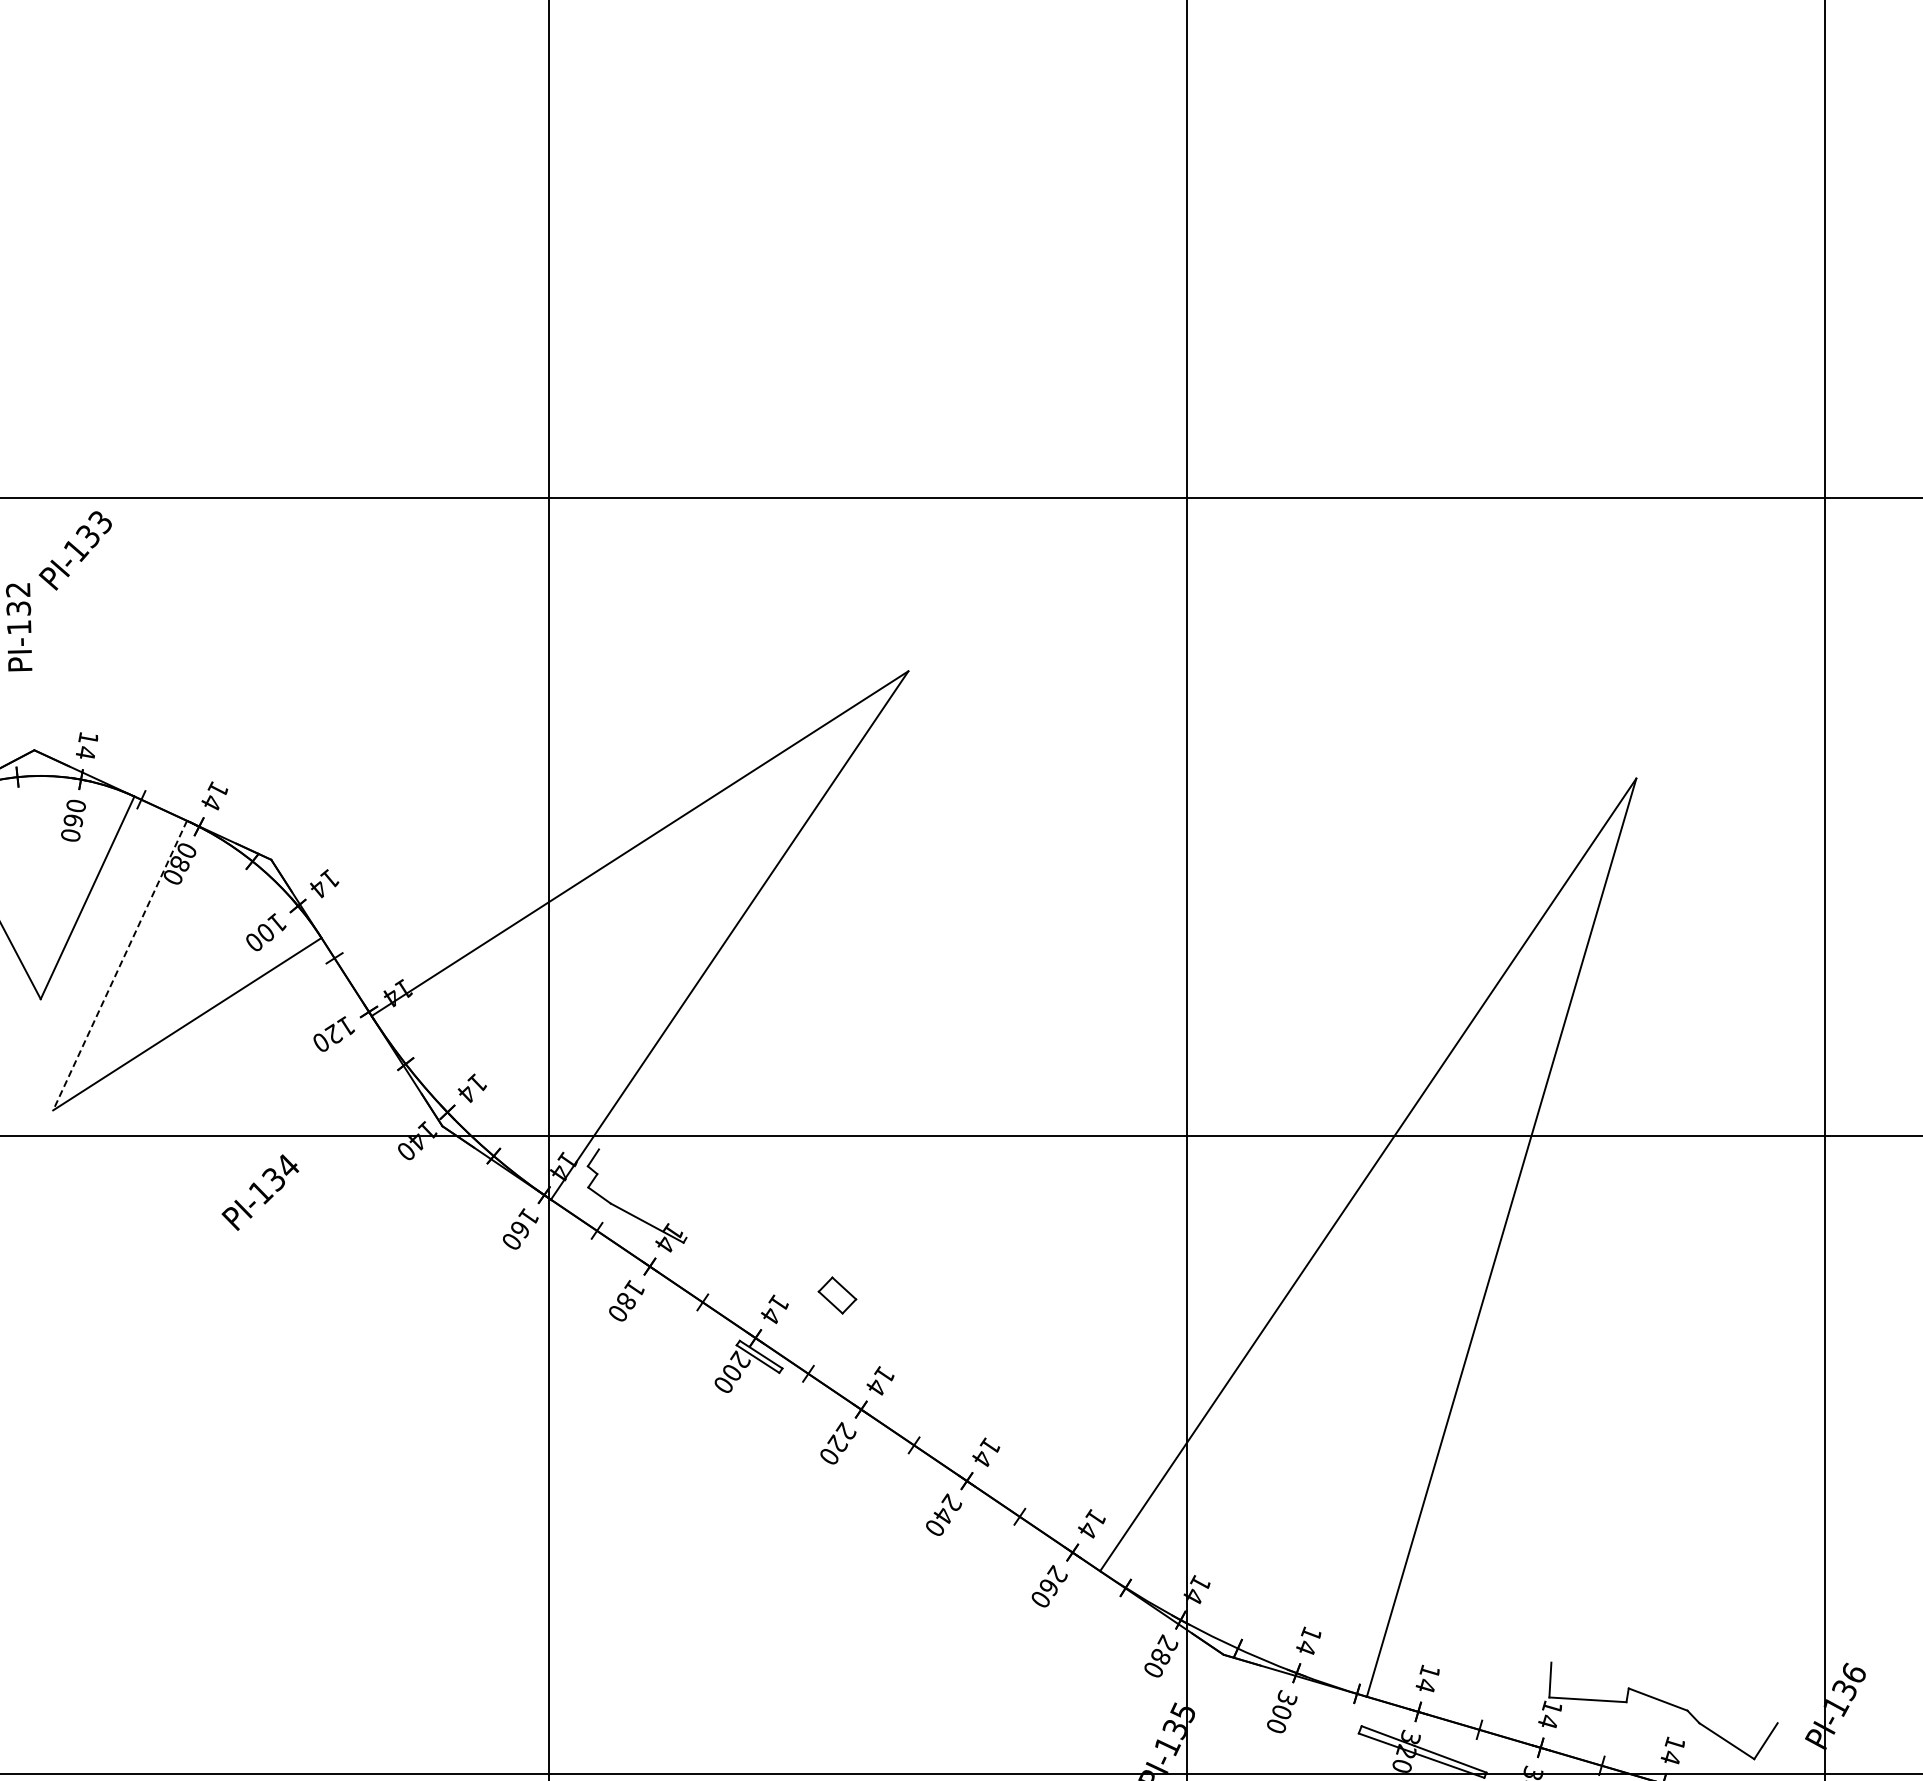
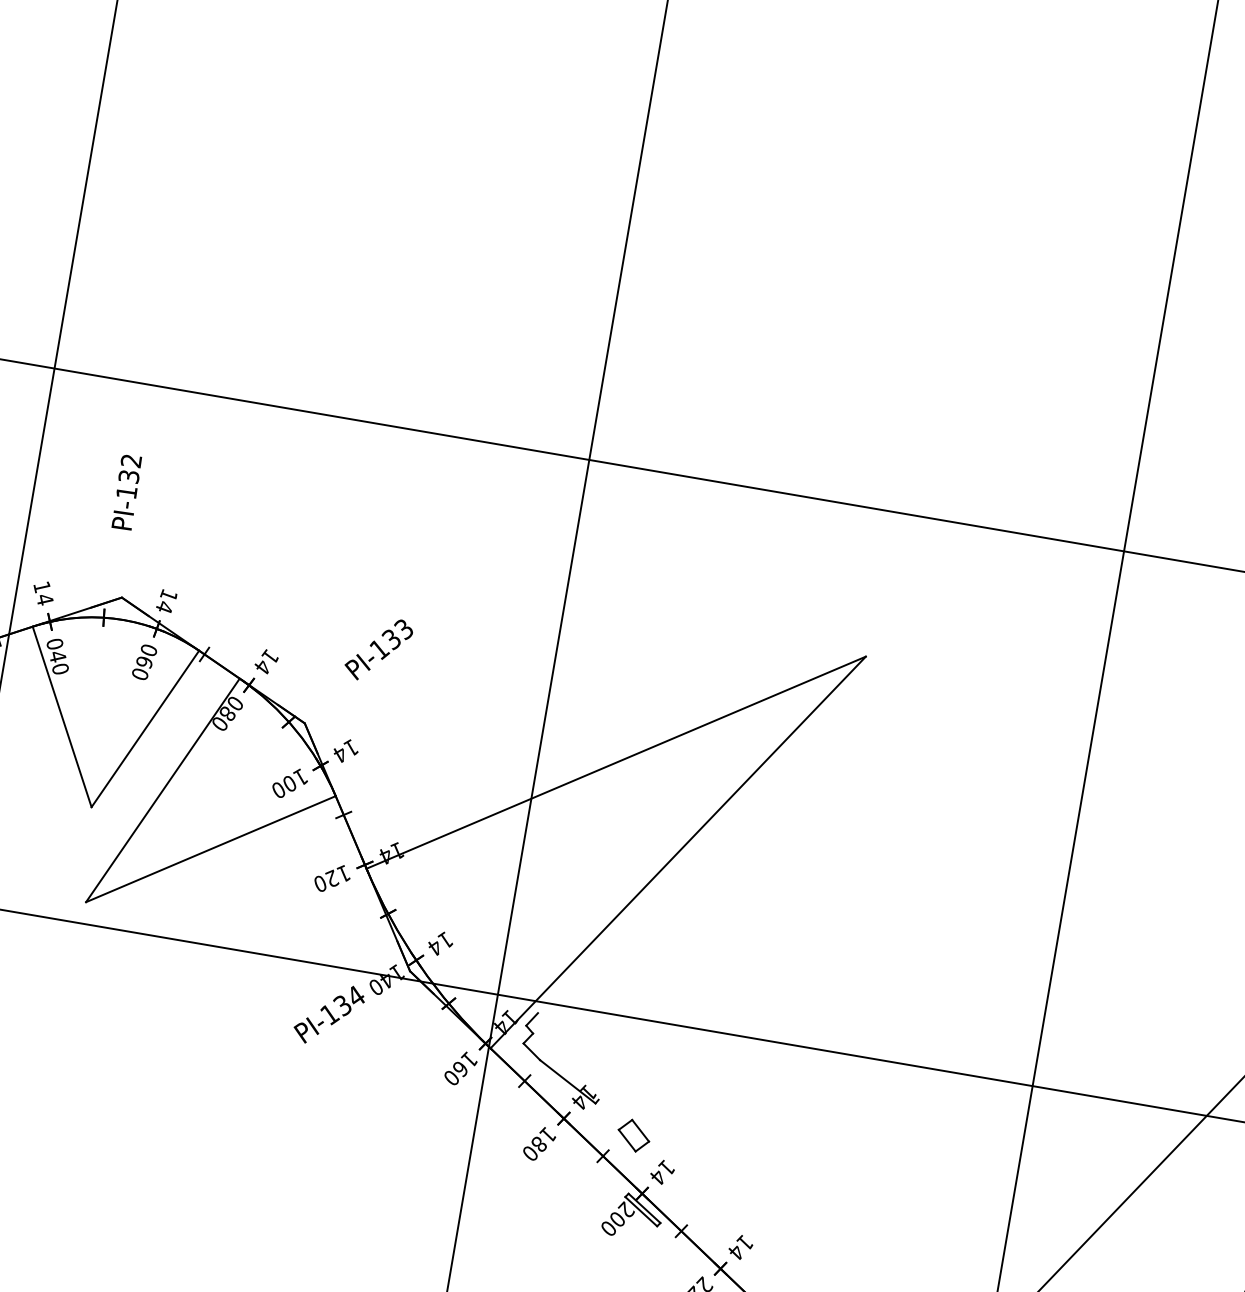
text: (74, 550) -> (378, 649), moved
line: (119, 966) -> (162, 791), dashed -> solid
text: (260, 1192) -> (329, 1014), moved
part: (837, 1295) -> (633, 1135), moved

